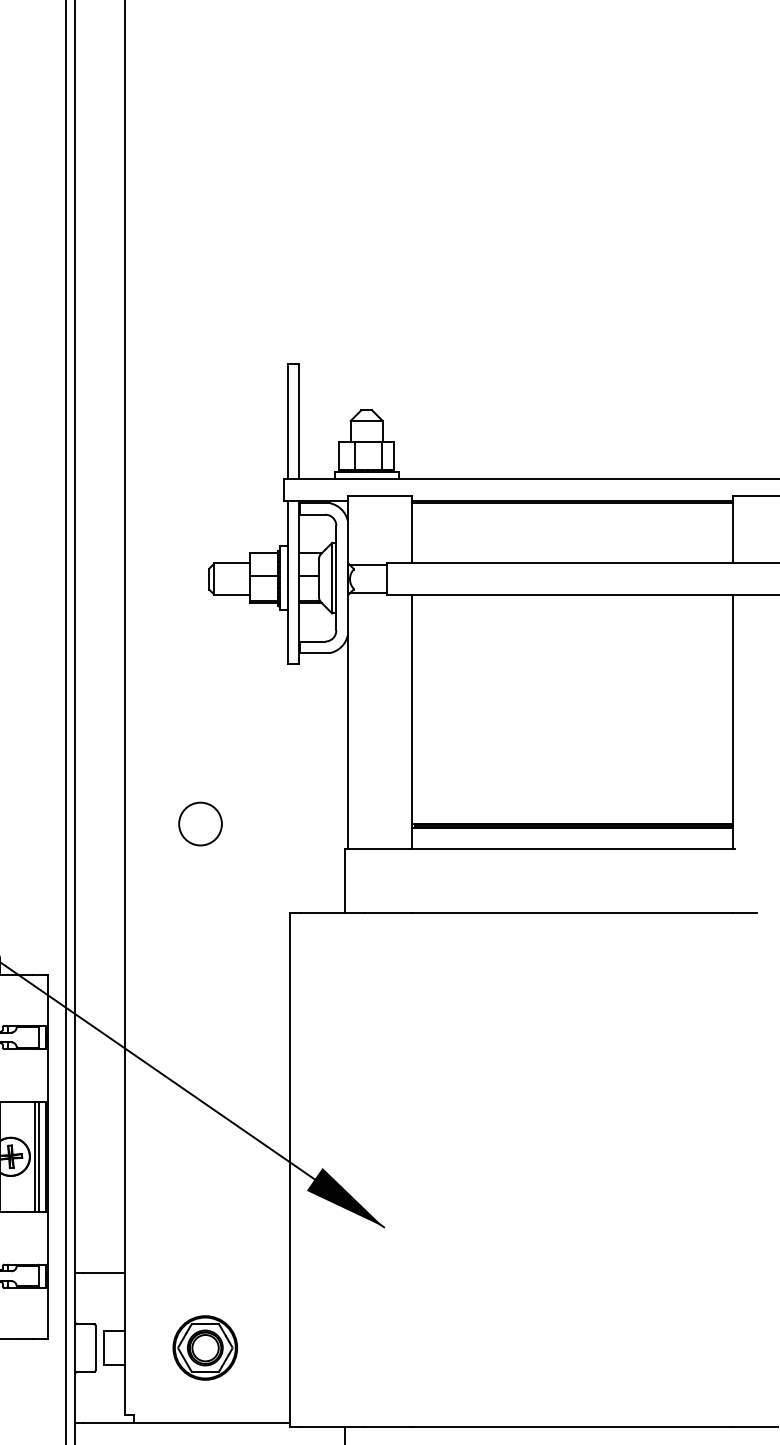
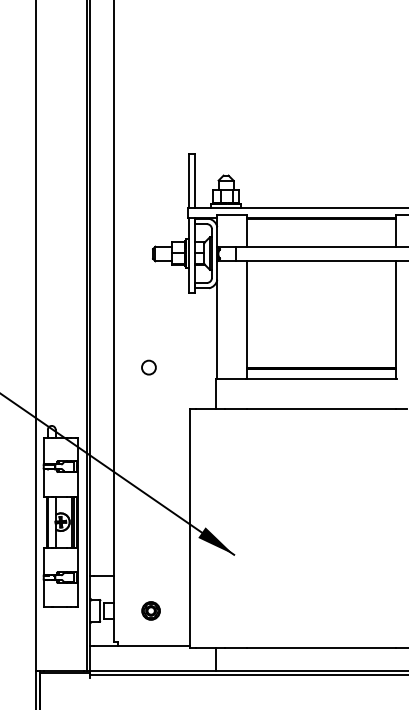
circle: (199, 823) -> (148, 367), size x0.7
part: (203, 1347) -> (150, 610), size x0.6

